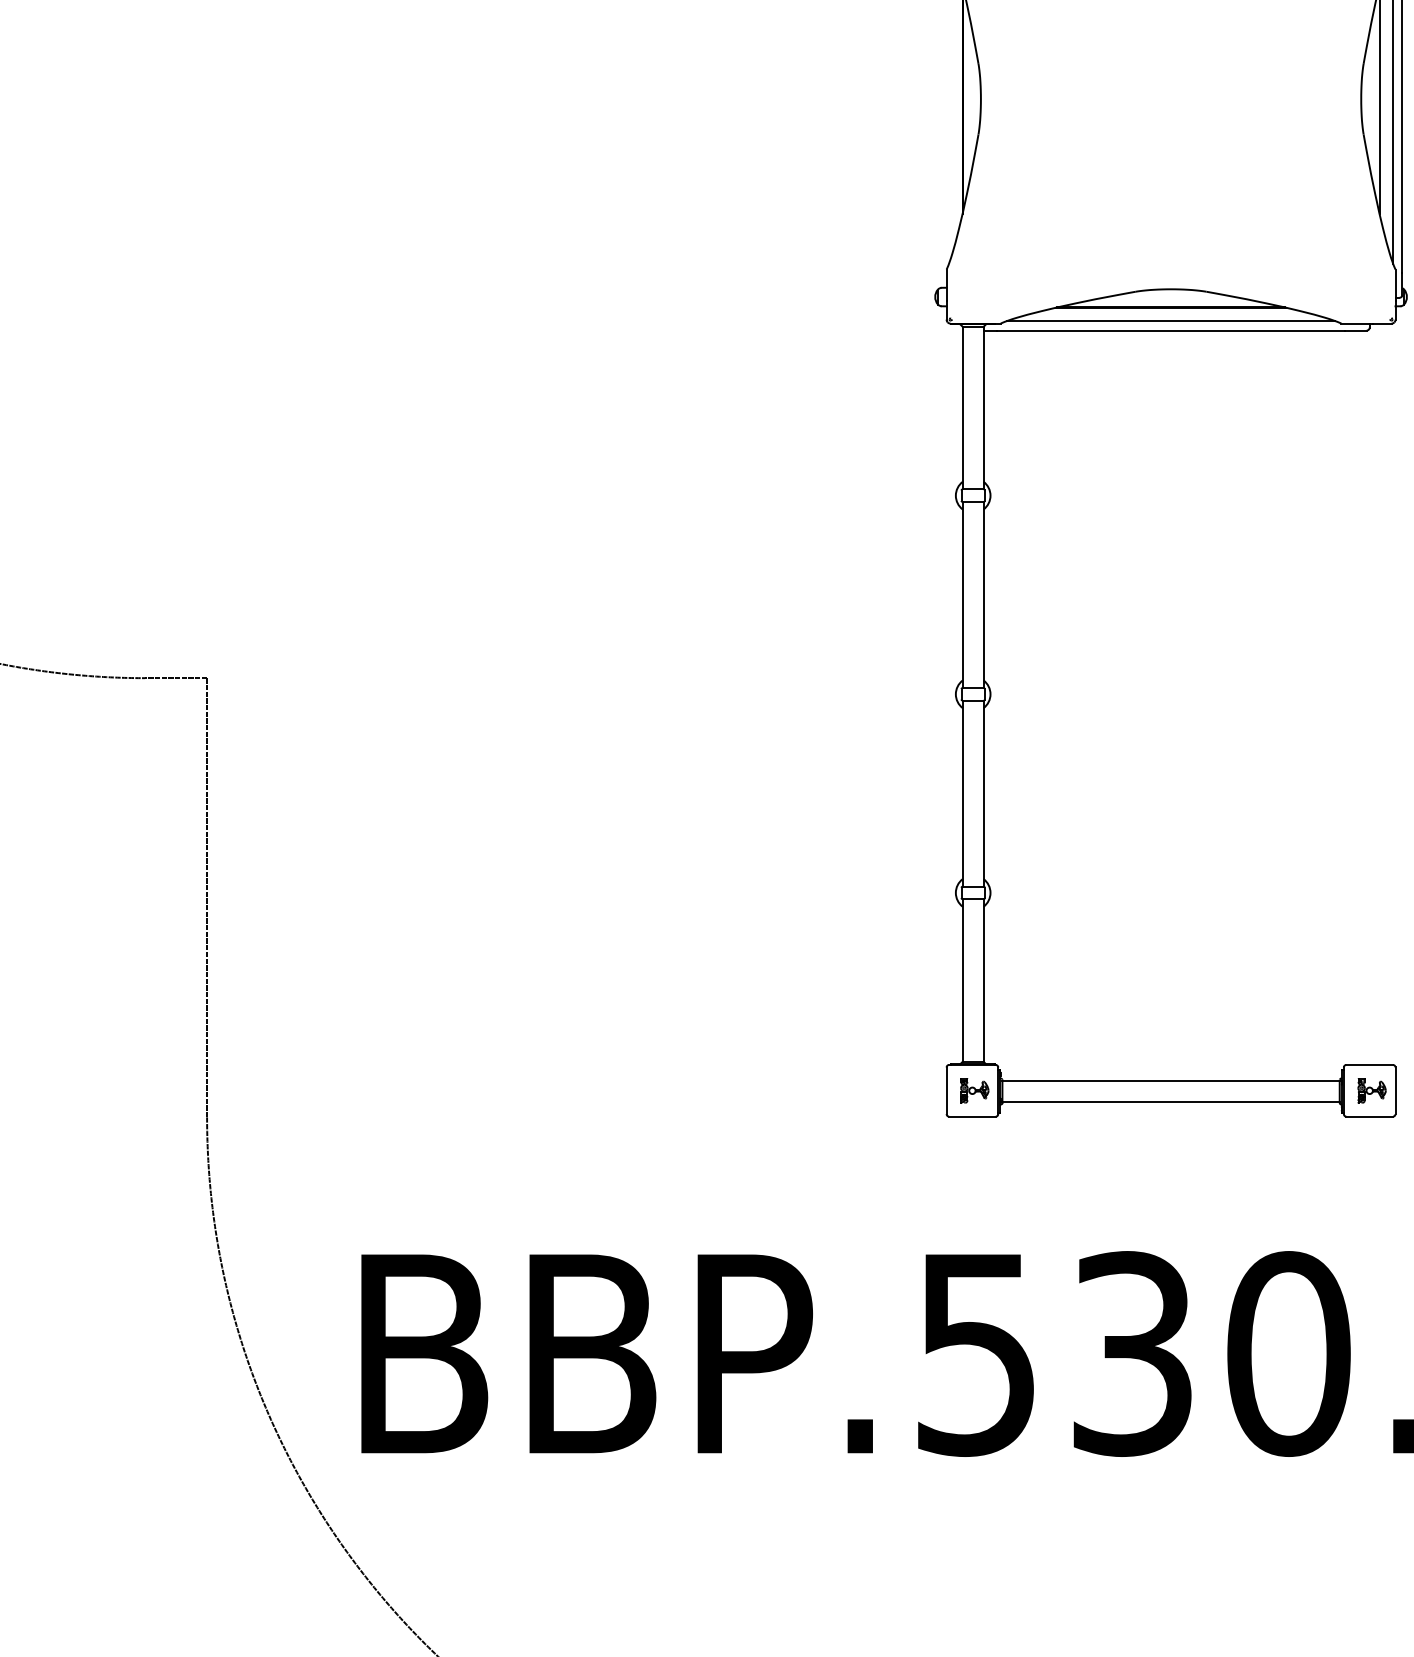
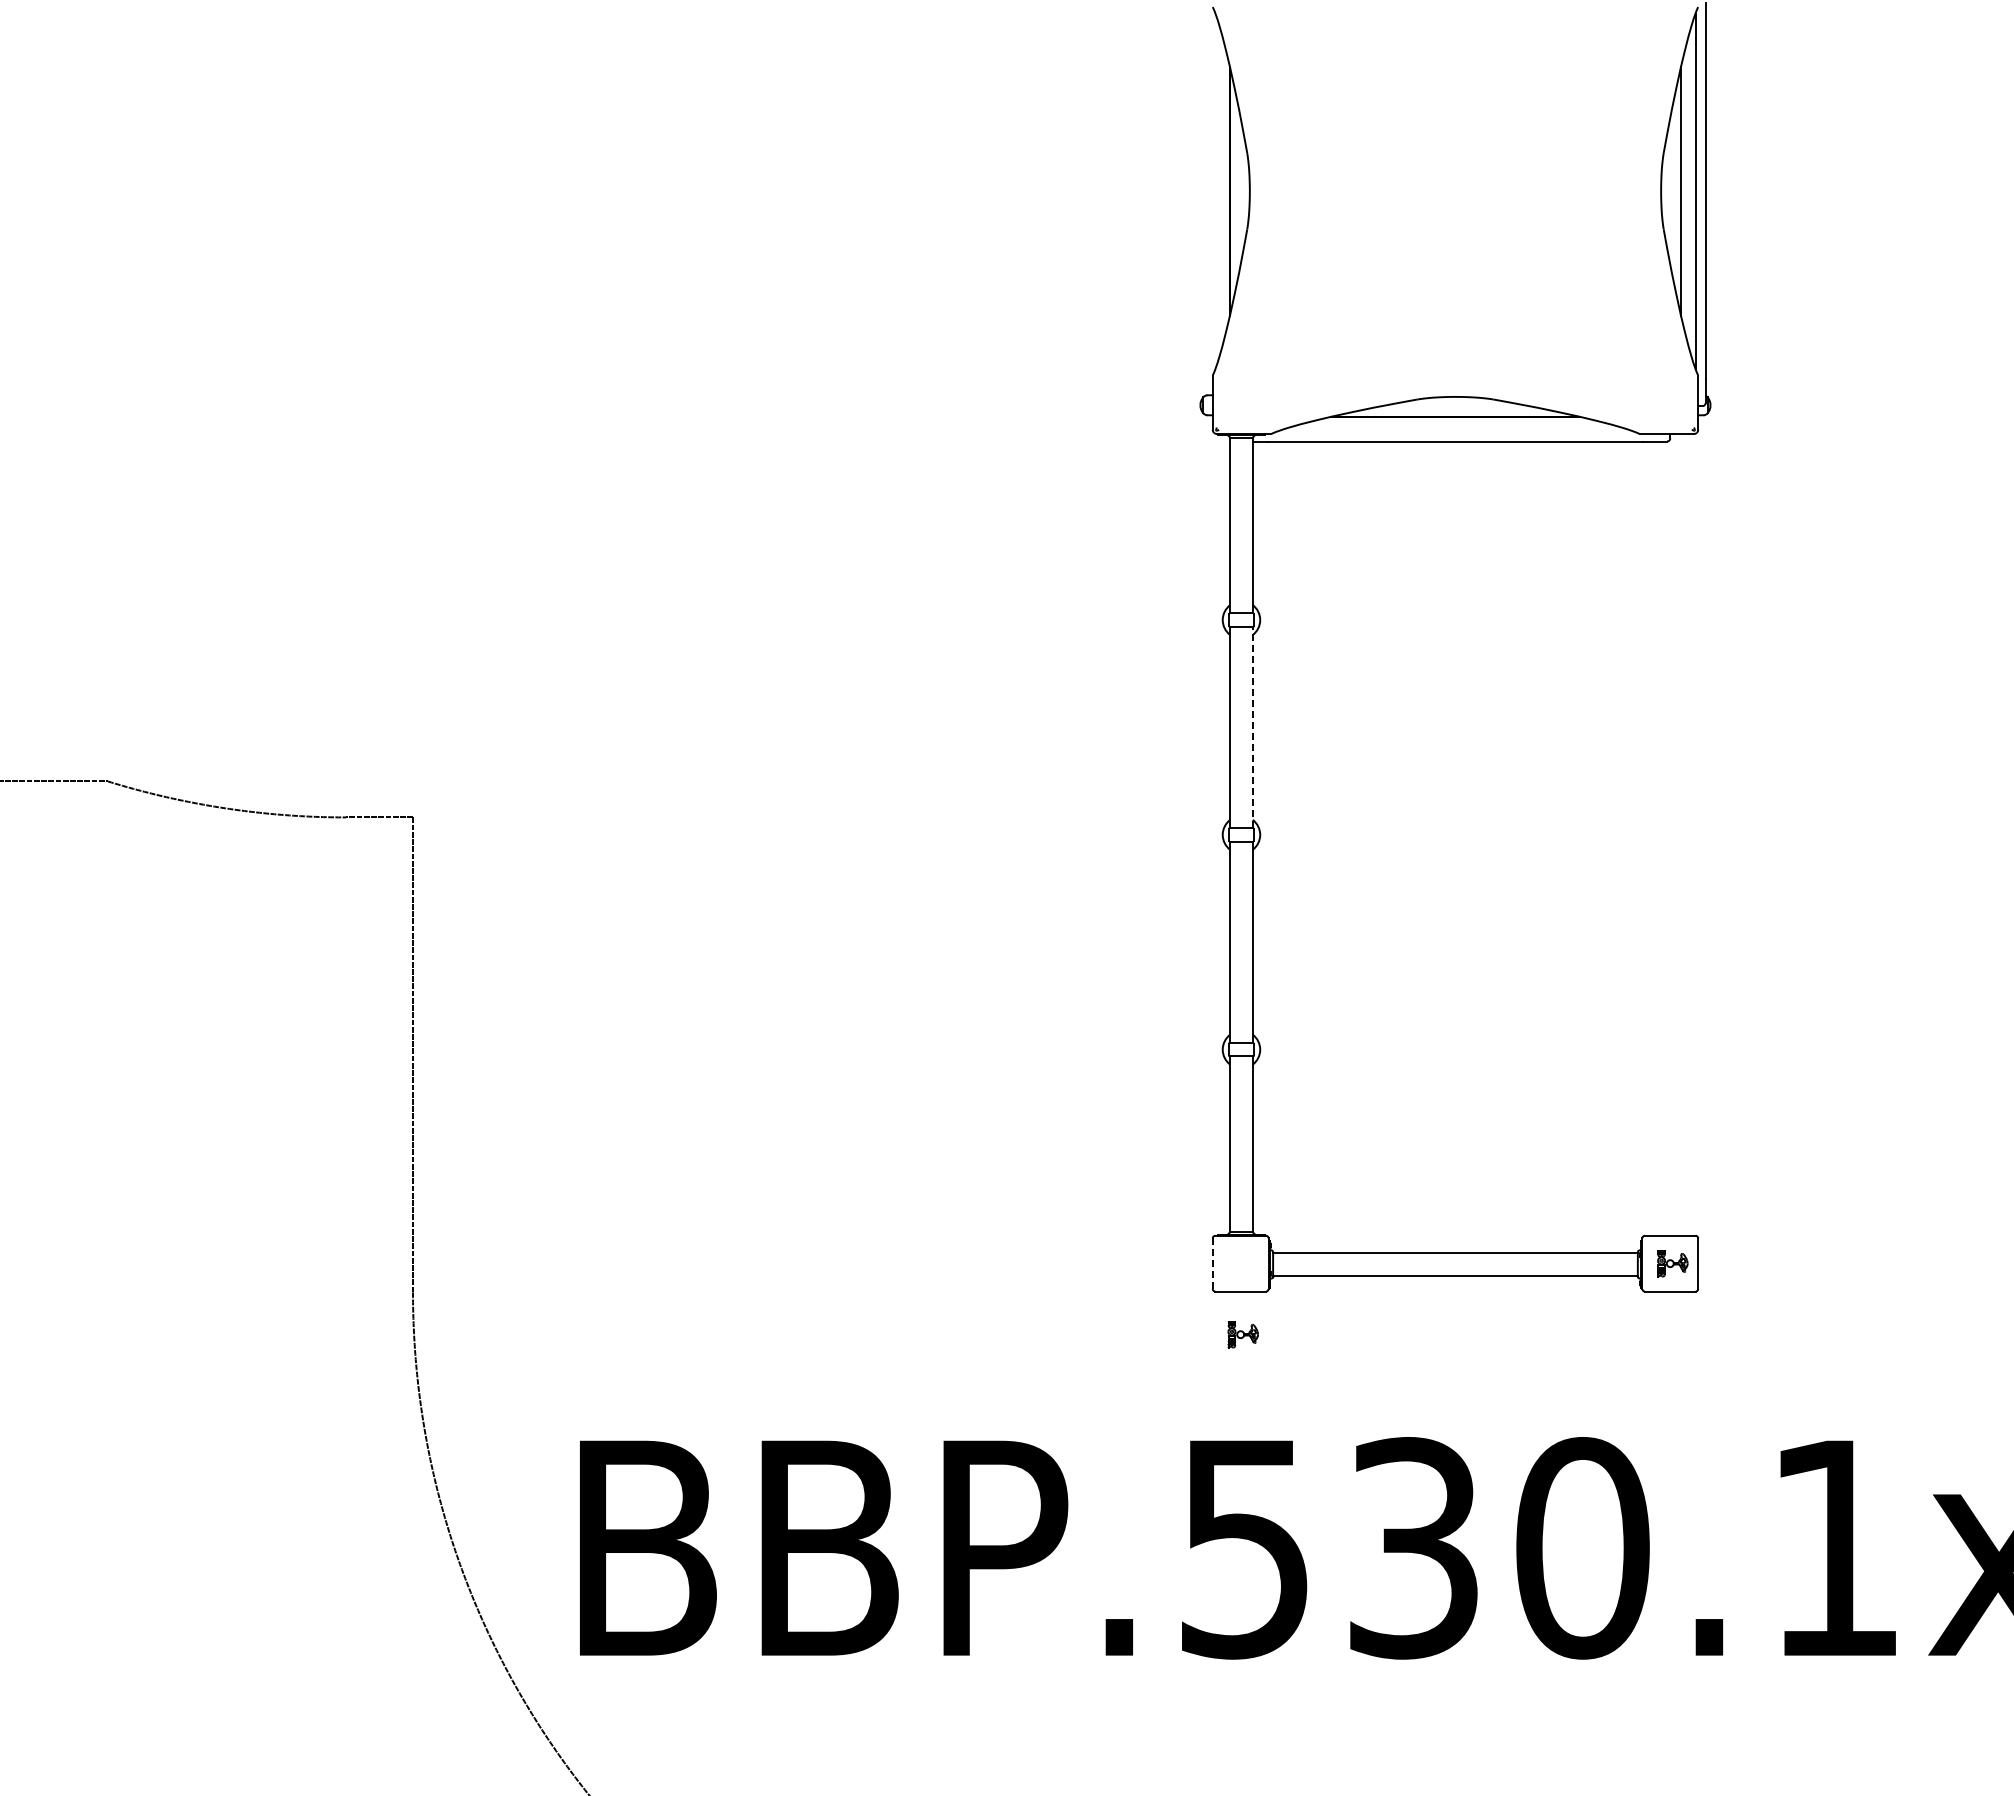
line: (1171, 321) -> (1455, 431), removed
line: (983, 595) -> (1252, 727), solid -> dashed
line: (946, 1090) -> (1212, 1263), solid -> dashed
part: (974, 1090) -> (1242, 1334), moved

